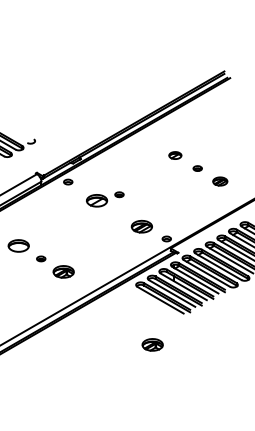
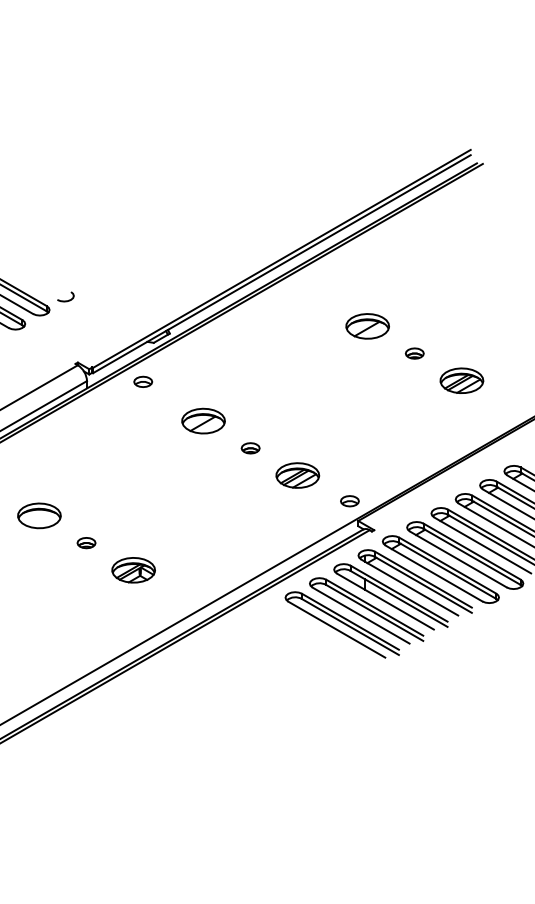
part: (175, 155) -> (368, 326), size x1.67
part: (220, 181) -> (462, 380), size x1.43
part: (119, 194) -> (250, 447), moved
part: (152, 344) -> (319, 722), removed

